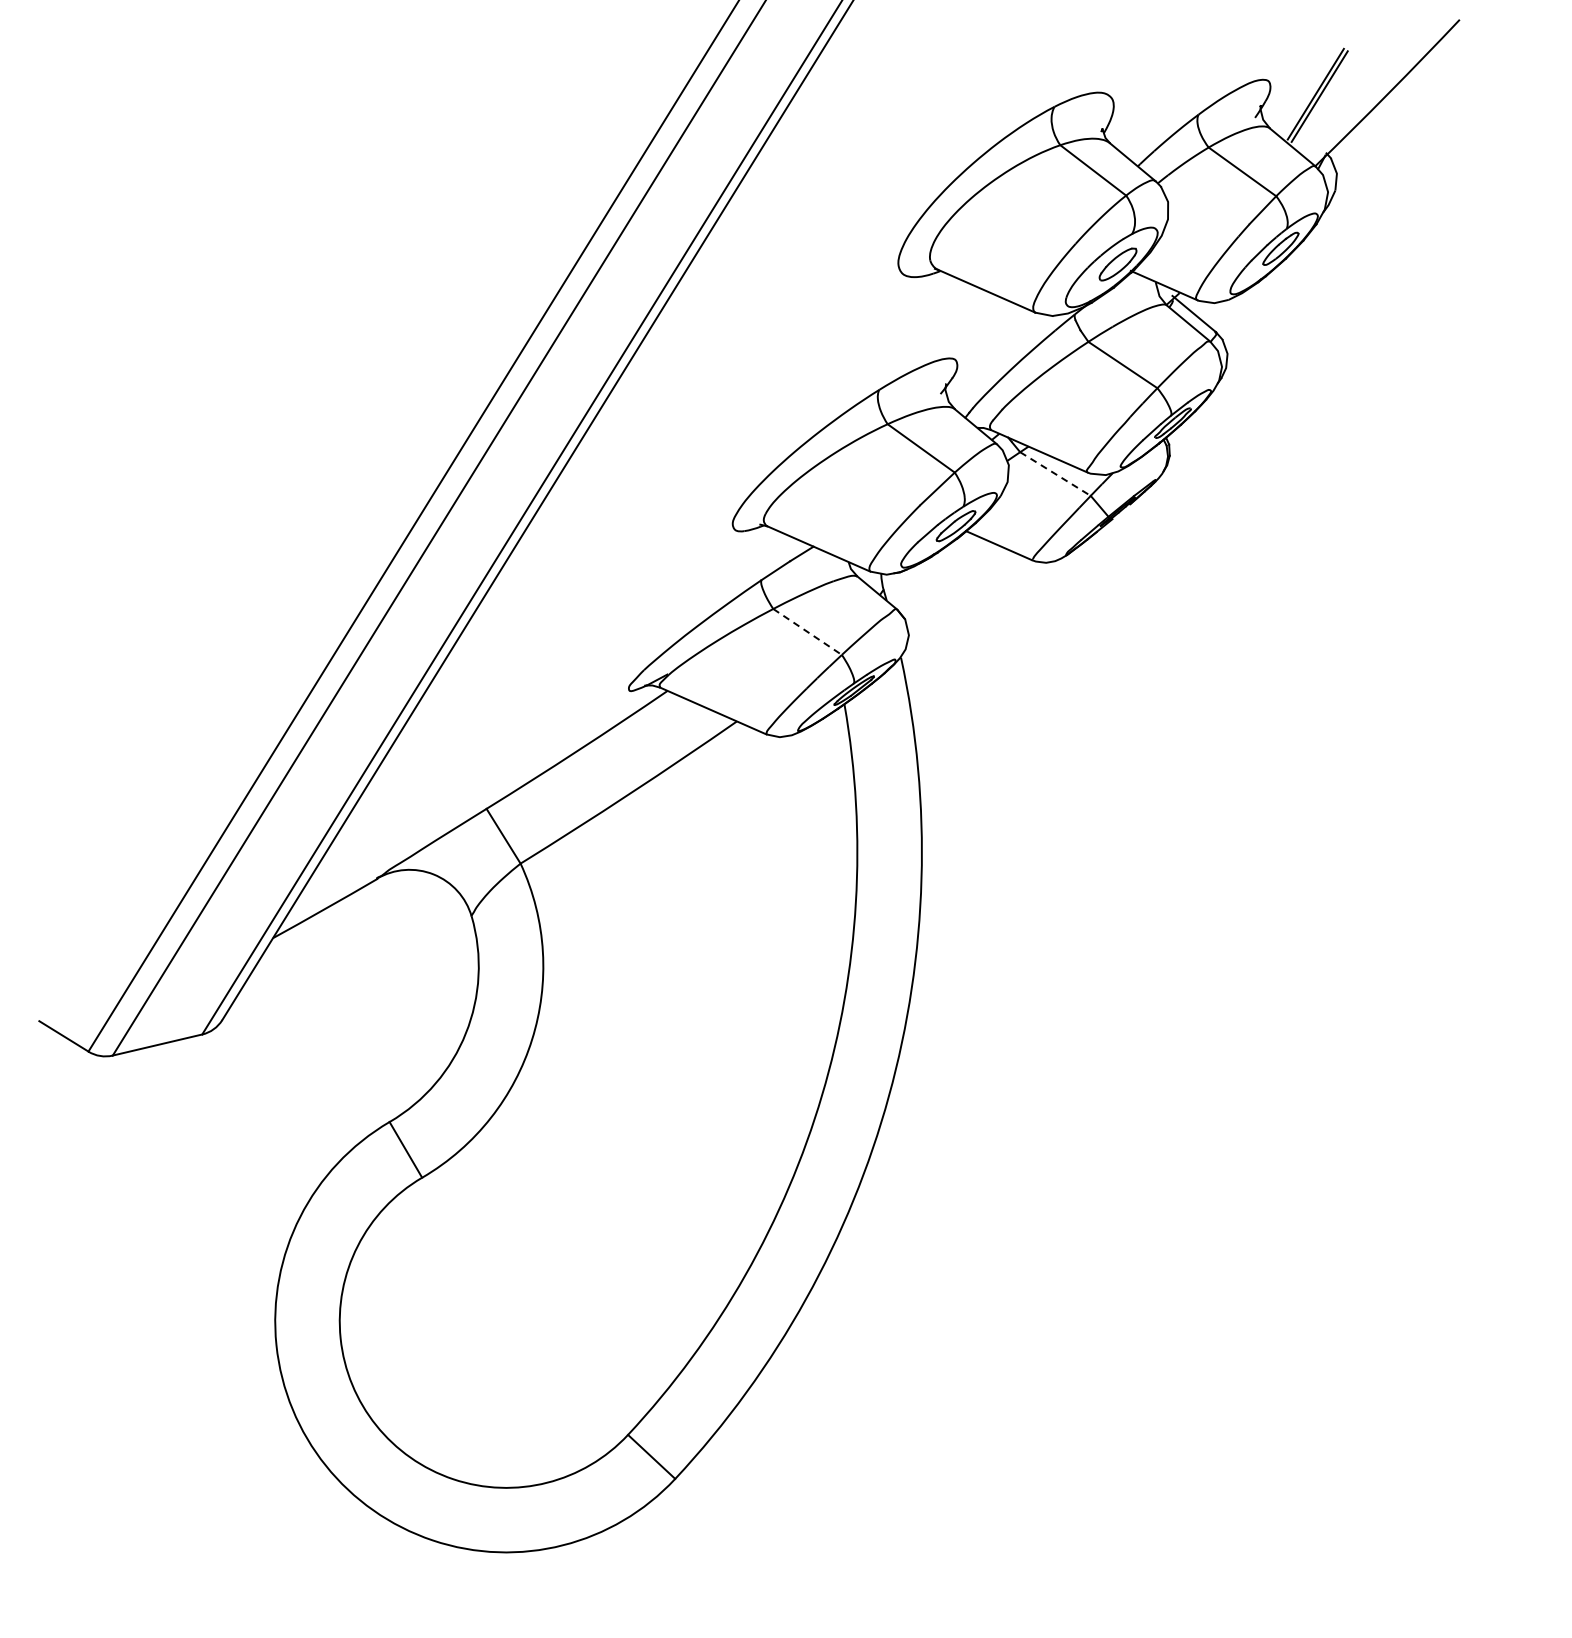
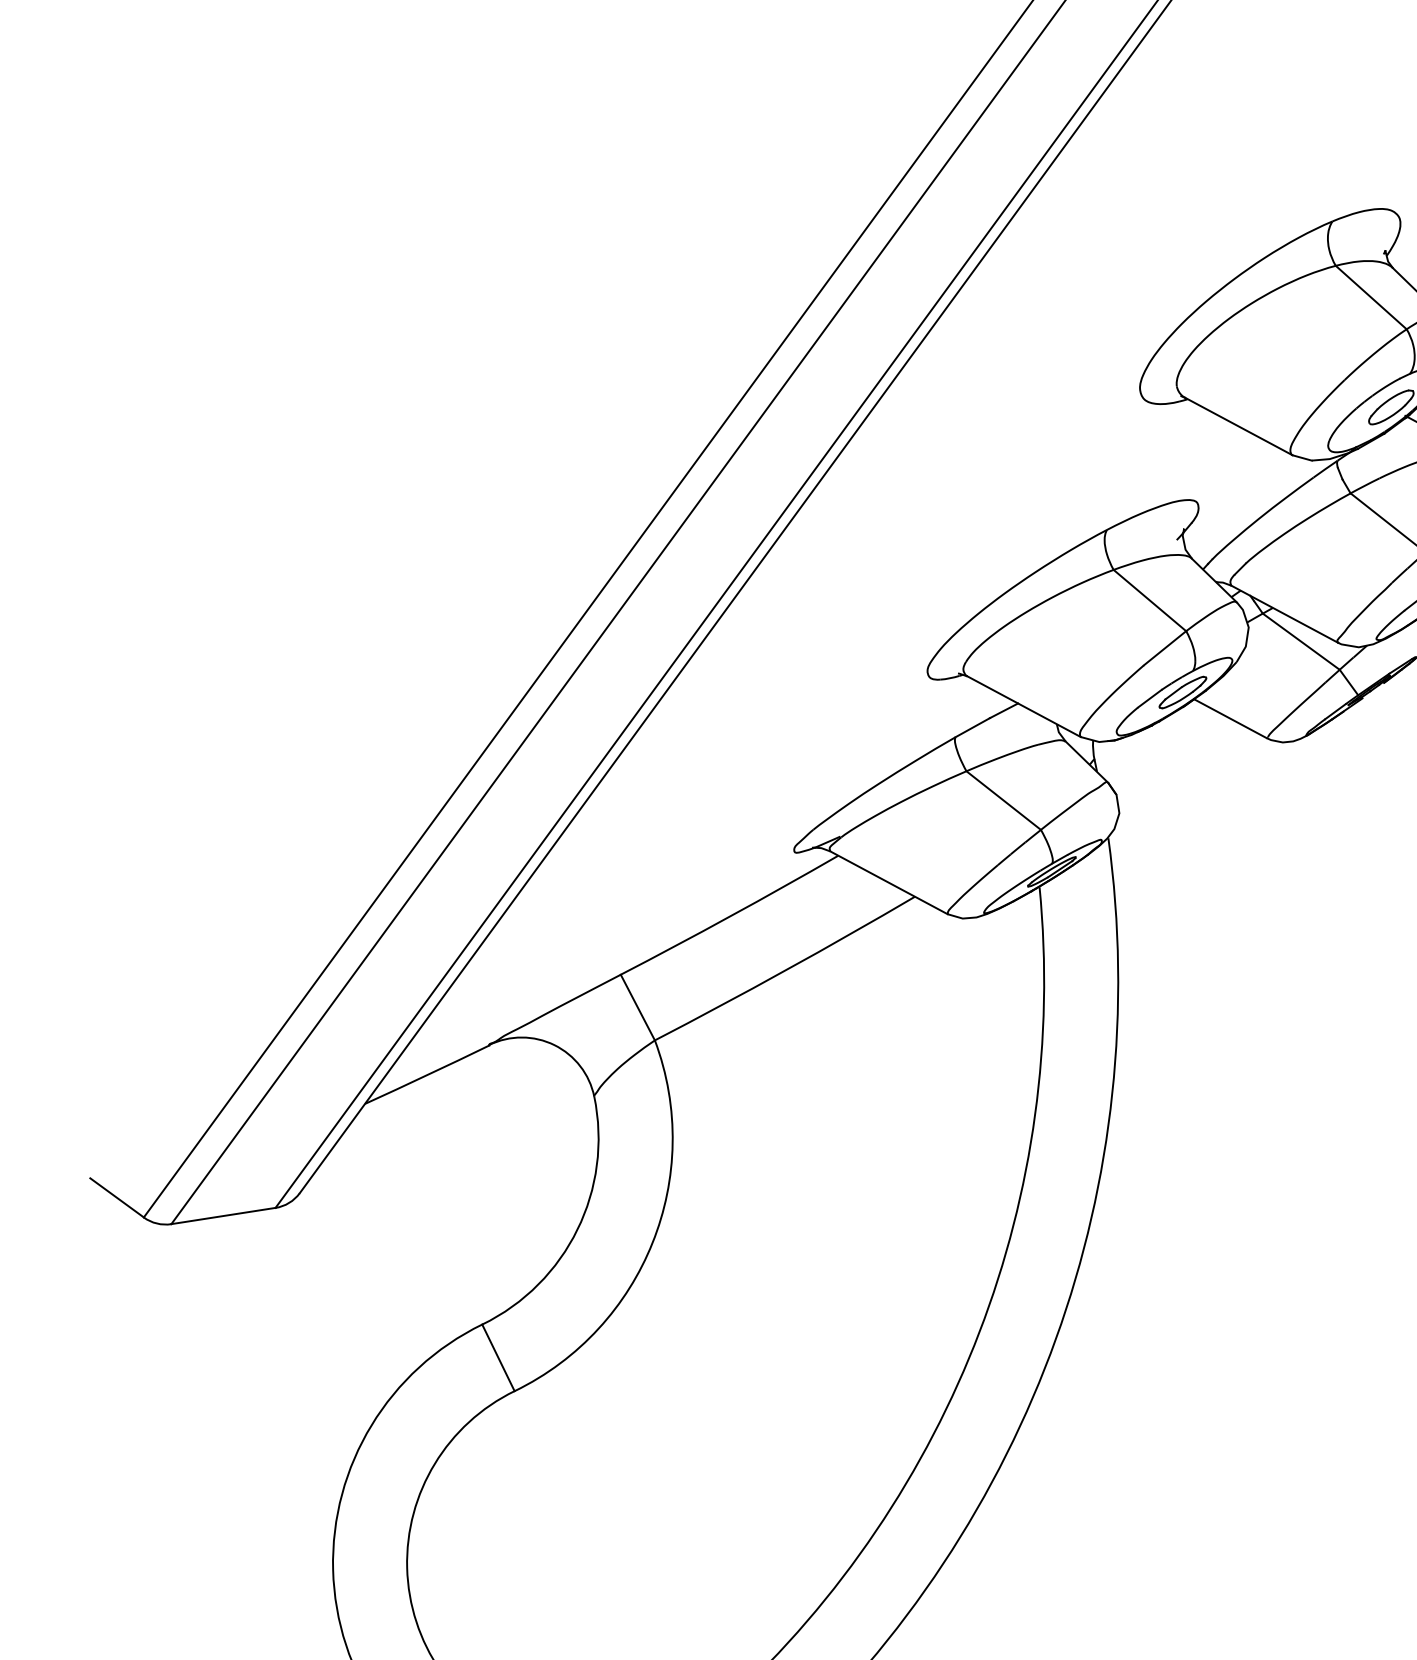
line: (1055, 474) -> (1301, 642), dashed -> solid
line: (808, 632) -> (1004, 801), dashed -> solid

